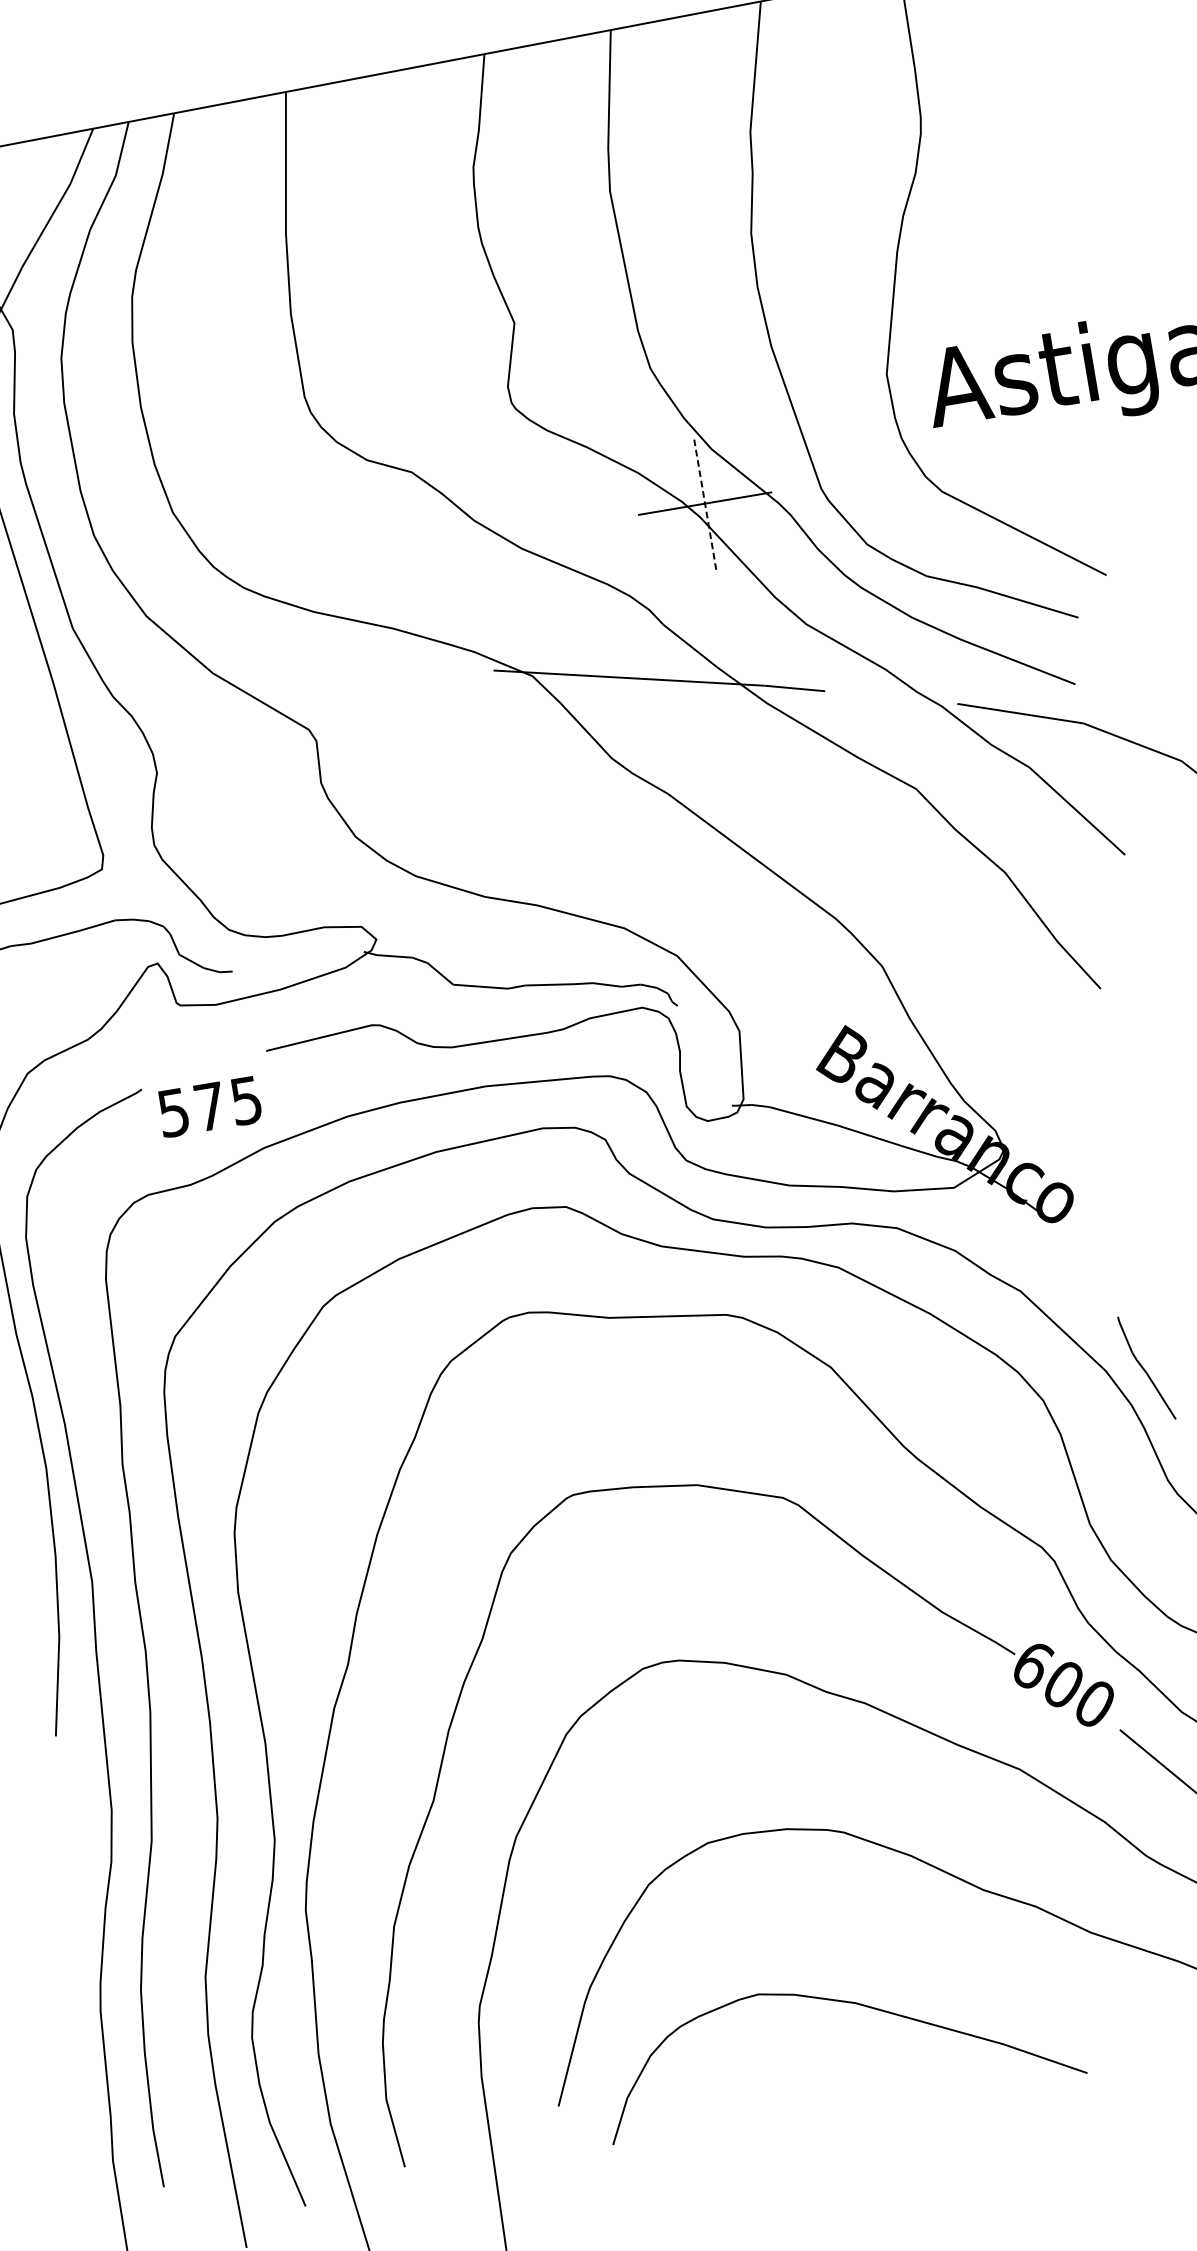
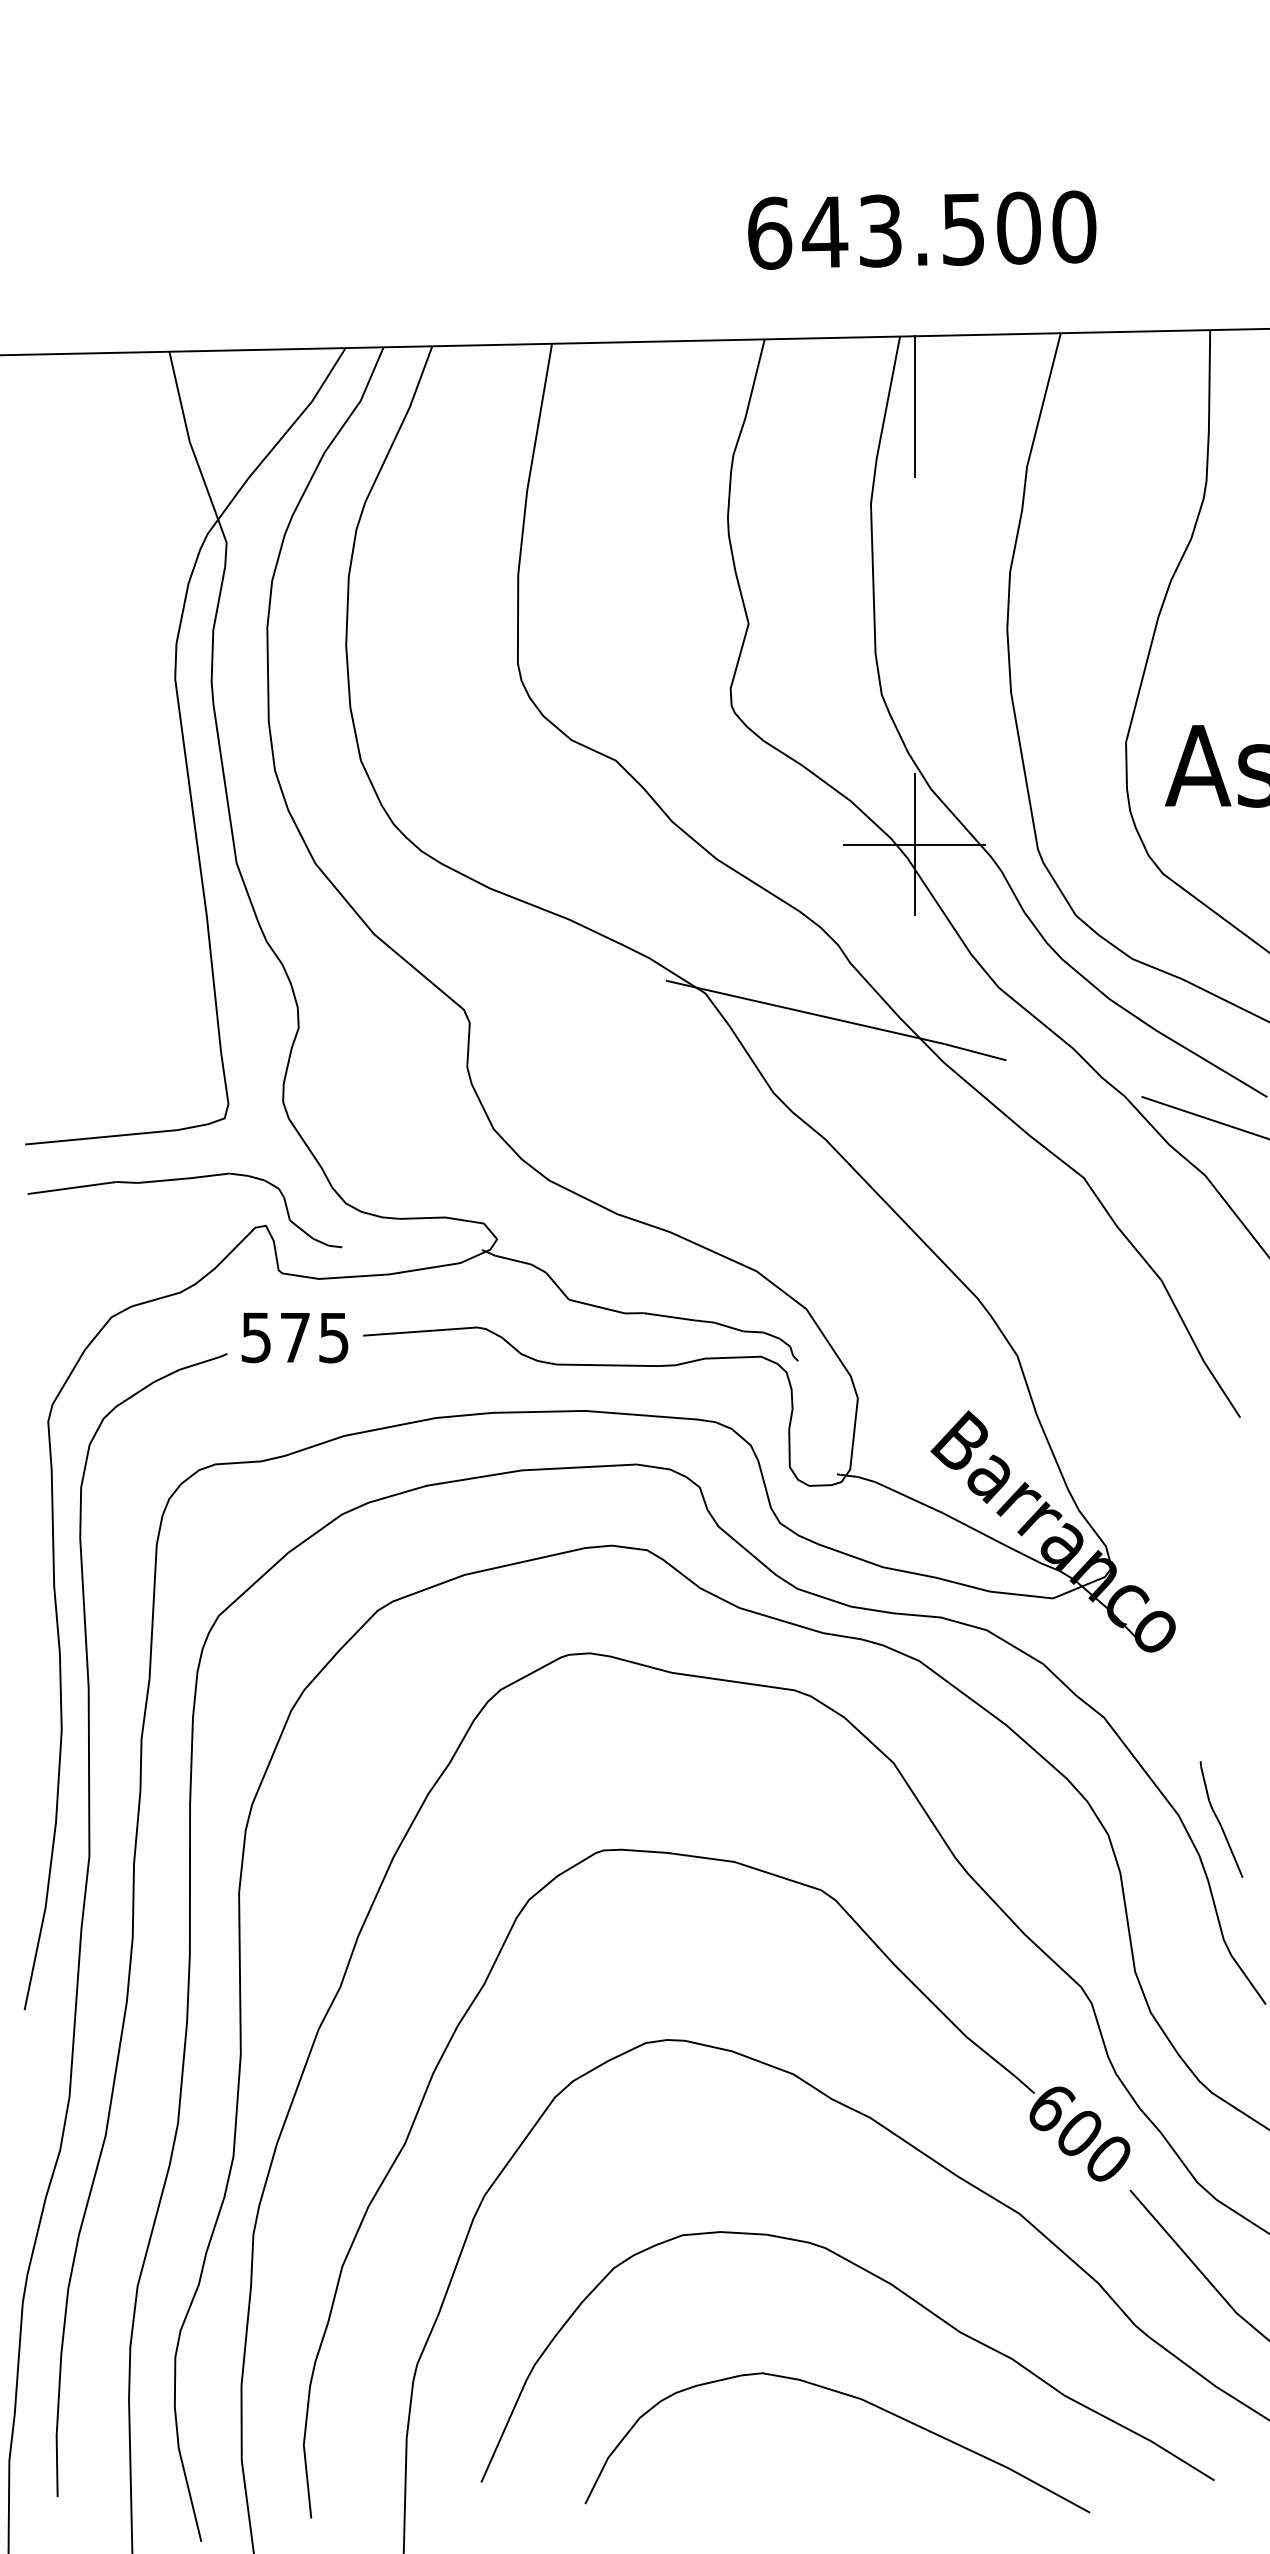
line: (635, 93) -> (914, 406), added
line: (704, 503) -> (914, 844), dashed -> solid
text: (209, 1106) -> (294, 1337), moved
curve: (845, 2003) -> (851, 2397), moved

